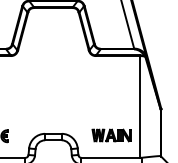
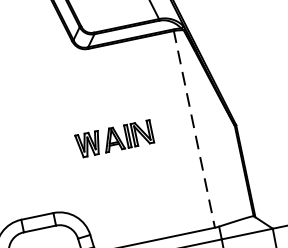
line: (140, 107) -> (195, 130), solid -> dashed
part: (111, 135) -> (114, 139), moved

